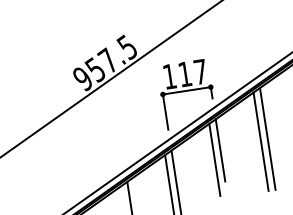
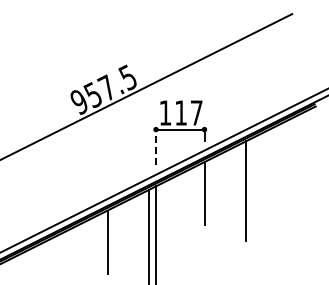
line: (165, 111) -> (156, 146), solid -> dashed
line: (267, 138) -> (252, 188), removed
line: (214, 159) -> (197, 201), removed

